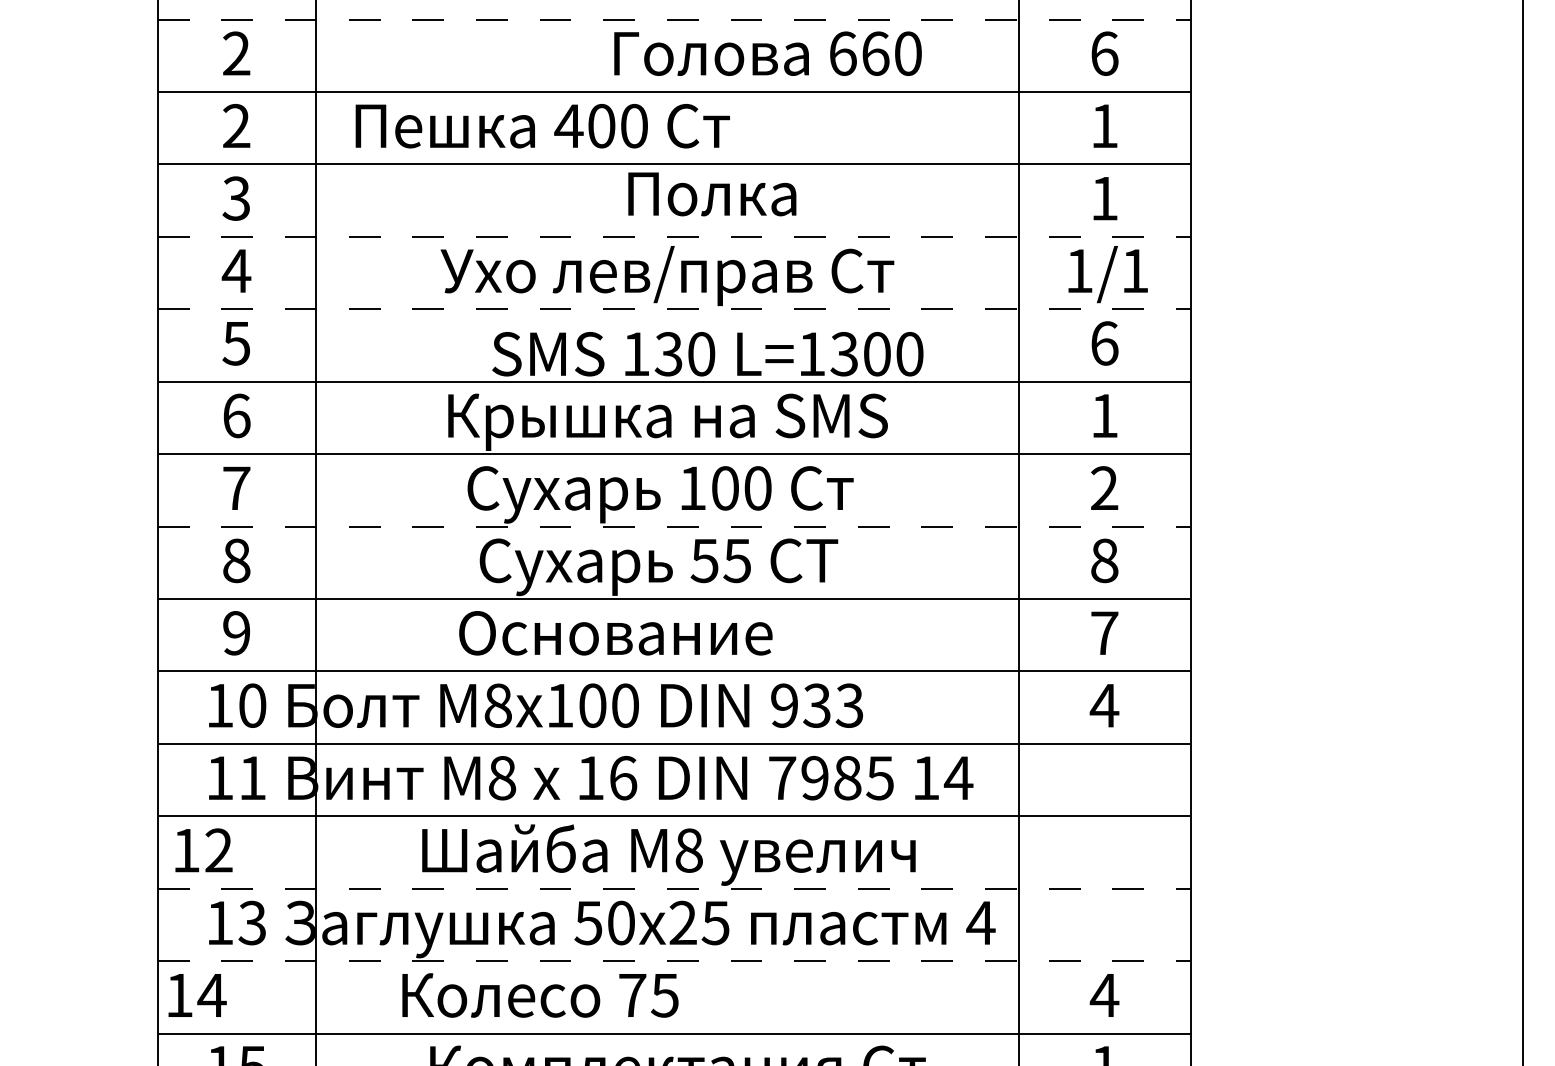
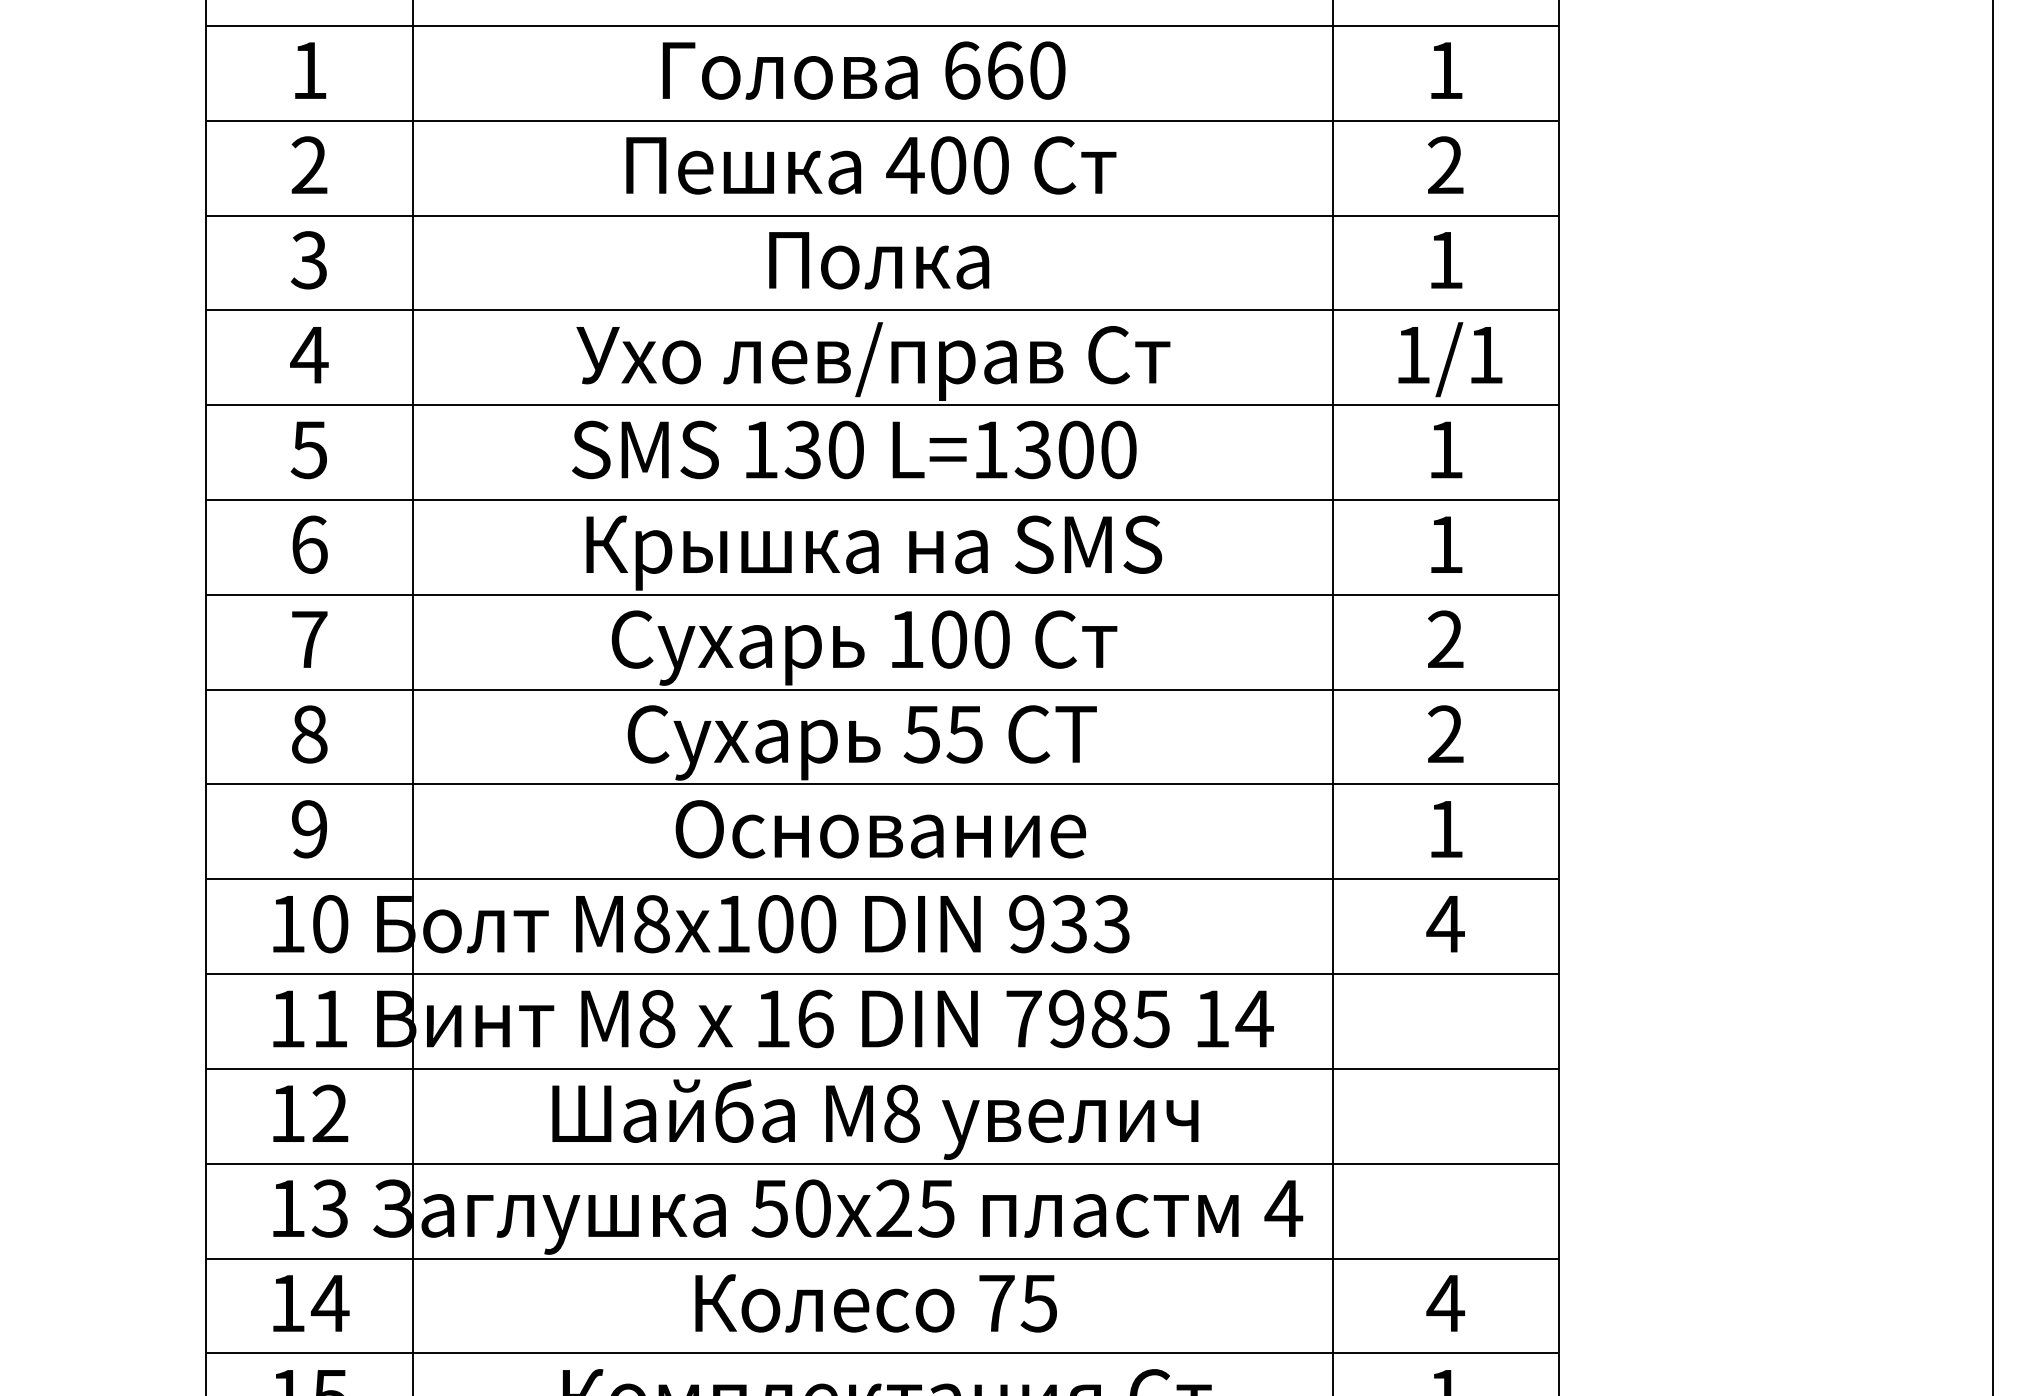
line: (675, 19) -> (883, 25), dashed -> solid
text: (236, 52) -> (309, 69), 2 -> 1
text: (767, 53) -> (863, 70), moved
text: (1105, 53) -> (1446, 70), 6 -> 1
text: (1104, 125) -> (1445, 164), 1 -> 2
text: (542, 126) -> (871, 165), moved
text: (712, 194) -> (879, 260), moved
line: (675, 236) -> (883, 310), dashed -> solid
line: (675, 309) -> (883, 405), dashed -> solid
text: (1105, 343) -> (1446, 449), 6 -> 1
text: (707, 353) -> (854, 449), moved
line: (675, 526) -> (883, 689), dashed -> solid
text: (1104, 560) -> (1445, 734), 8 -> 2
text: (615, 633) -> (880, 829), moved
text: (1104, 633) -> (1445, 829), 7 -> 1
text: (203, 849) -> (310, 1112), moved
line: (675, 888) -> (883, 1163), dashed -> solid
line: (675, 961) -> (883, 1258), dashed -> solid
text: (197, 995) -> (311, 1303), moved
text: (539, 995) -> (875, 1303), moved

